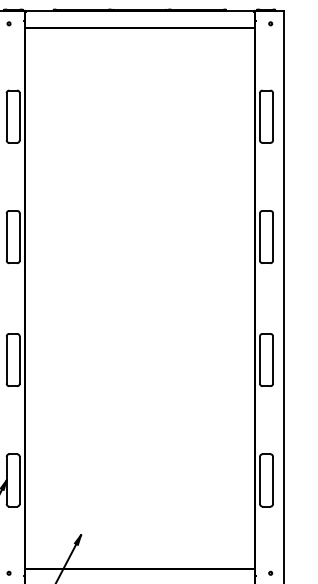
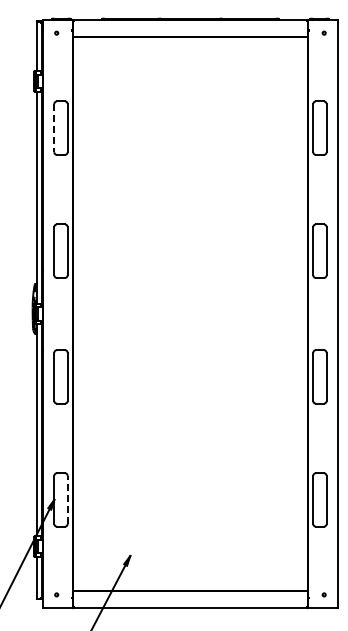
line: (6, 117) -> (54, 128), solid -> dashed
line: (19, 479) -> (67, 499), solid -> dashed

